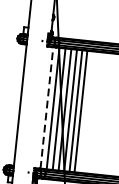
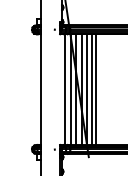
line: (47, 107) -> (65, 89), dashed -> solid

